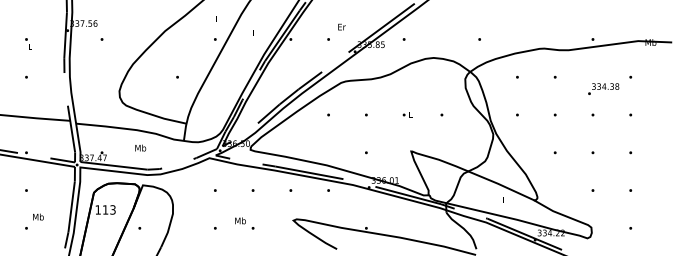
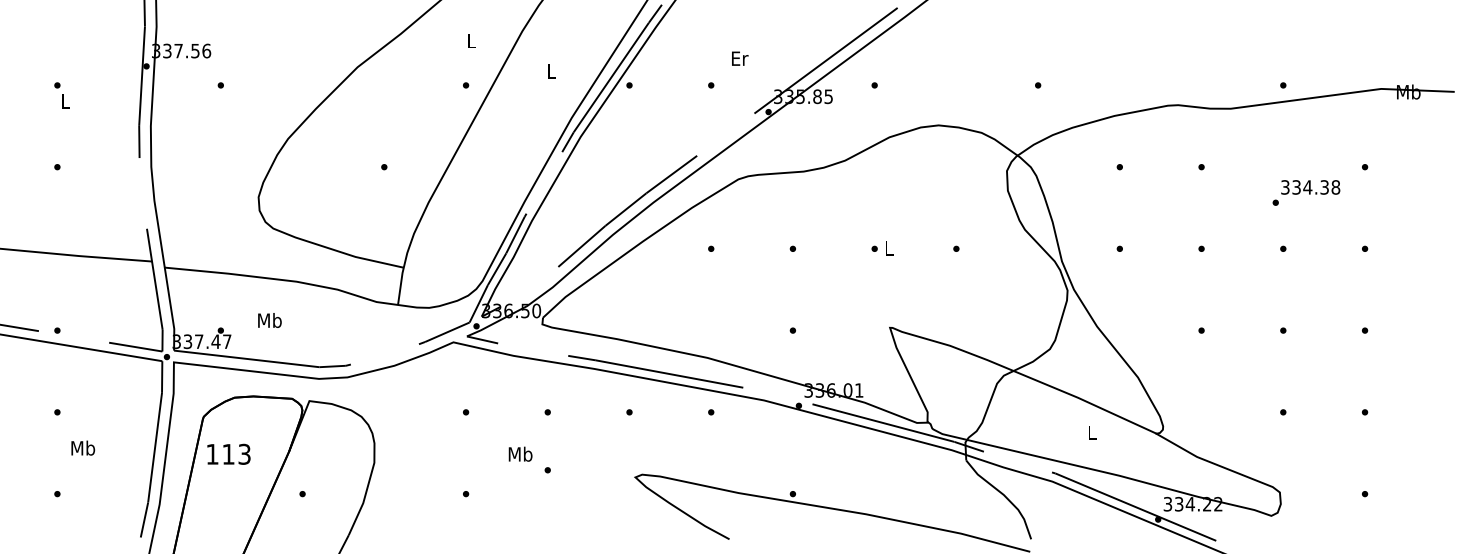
text: (140, 147) -> (269, 319), moved
text: (38, 216) -> (83, 446), moved
text: (244, 223) -> (529, 459), moved

